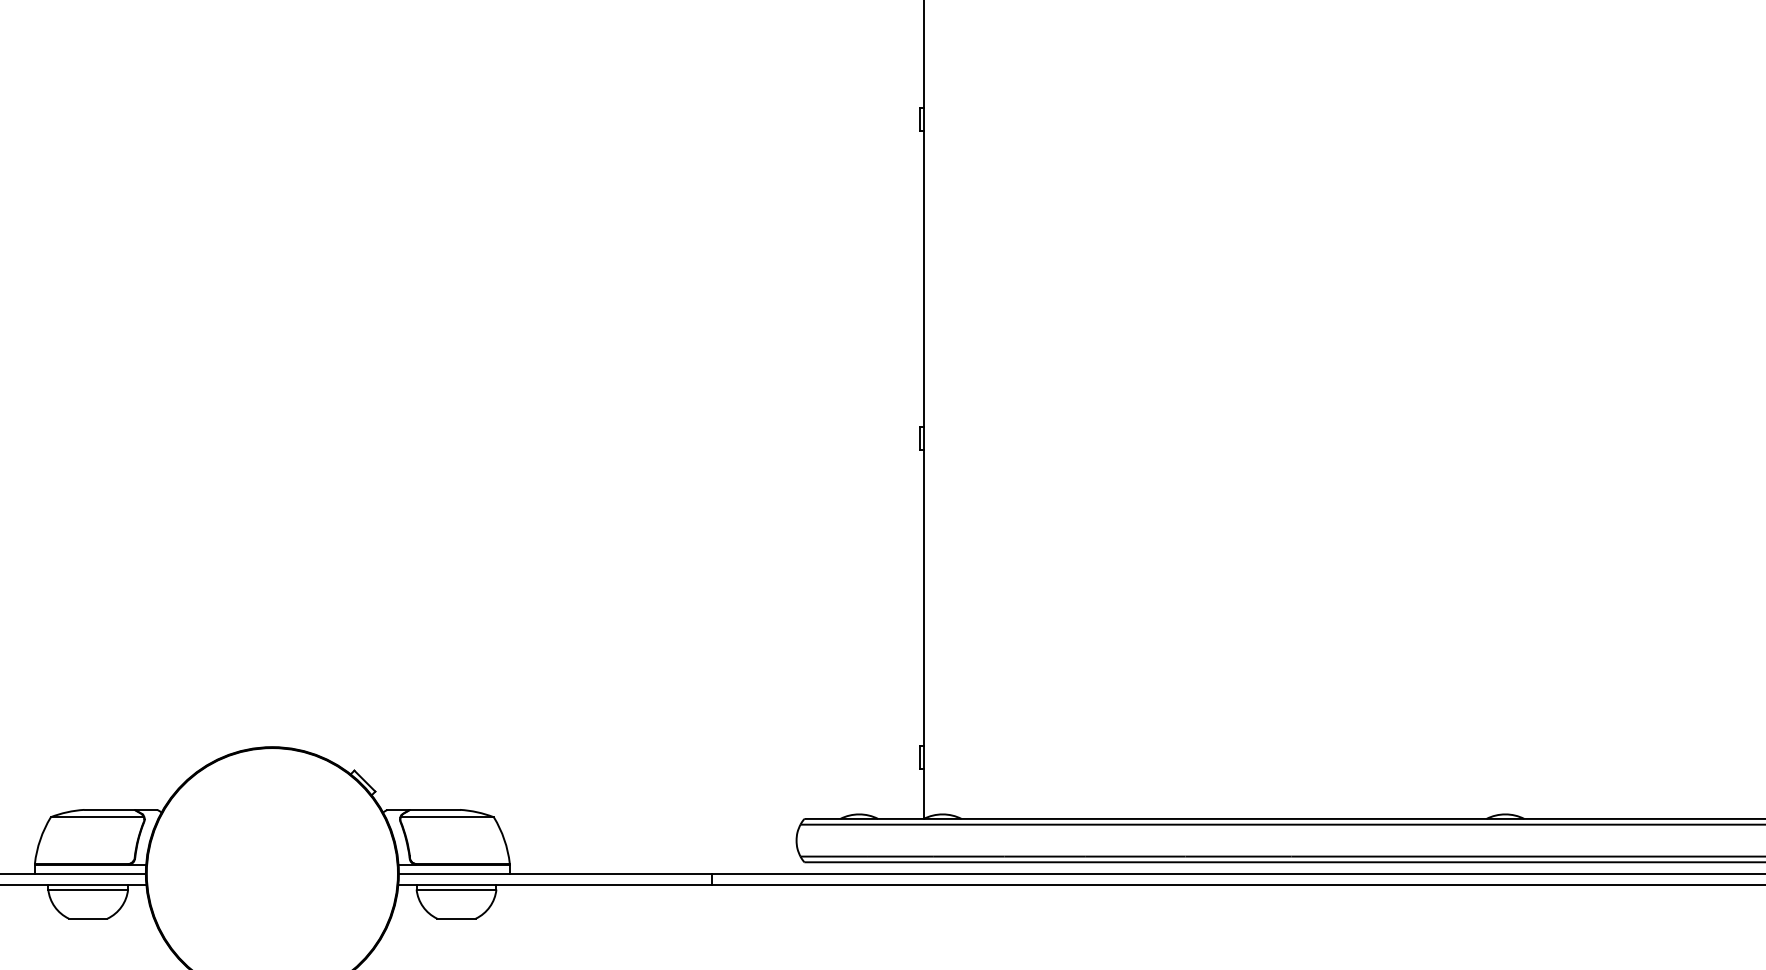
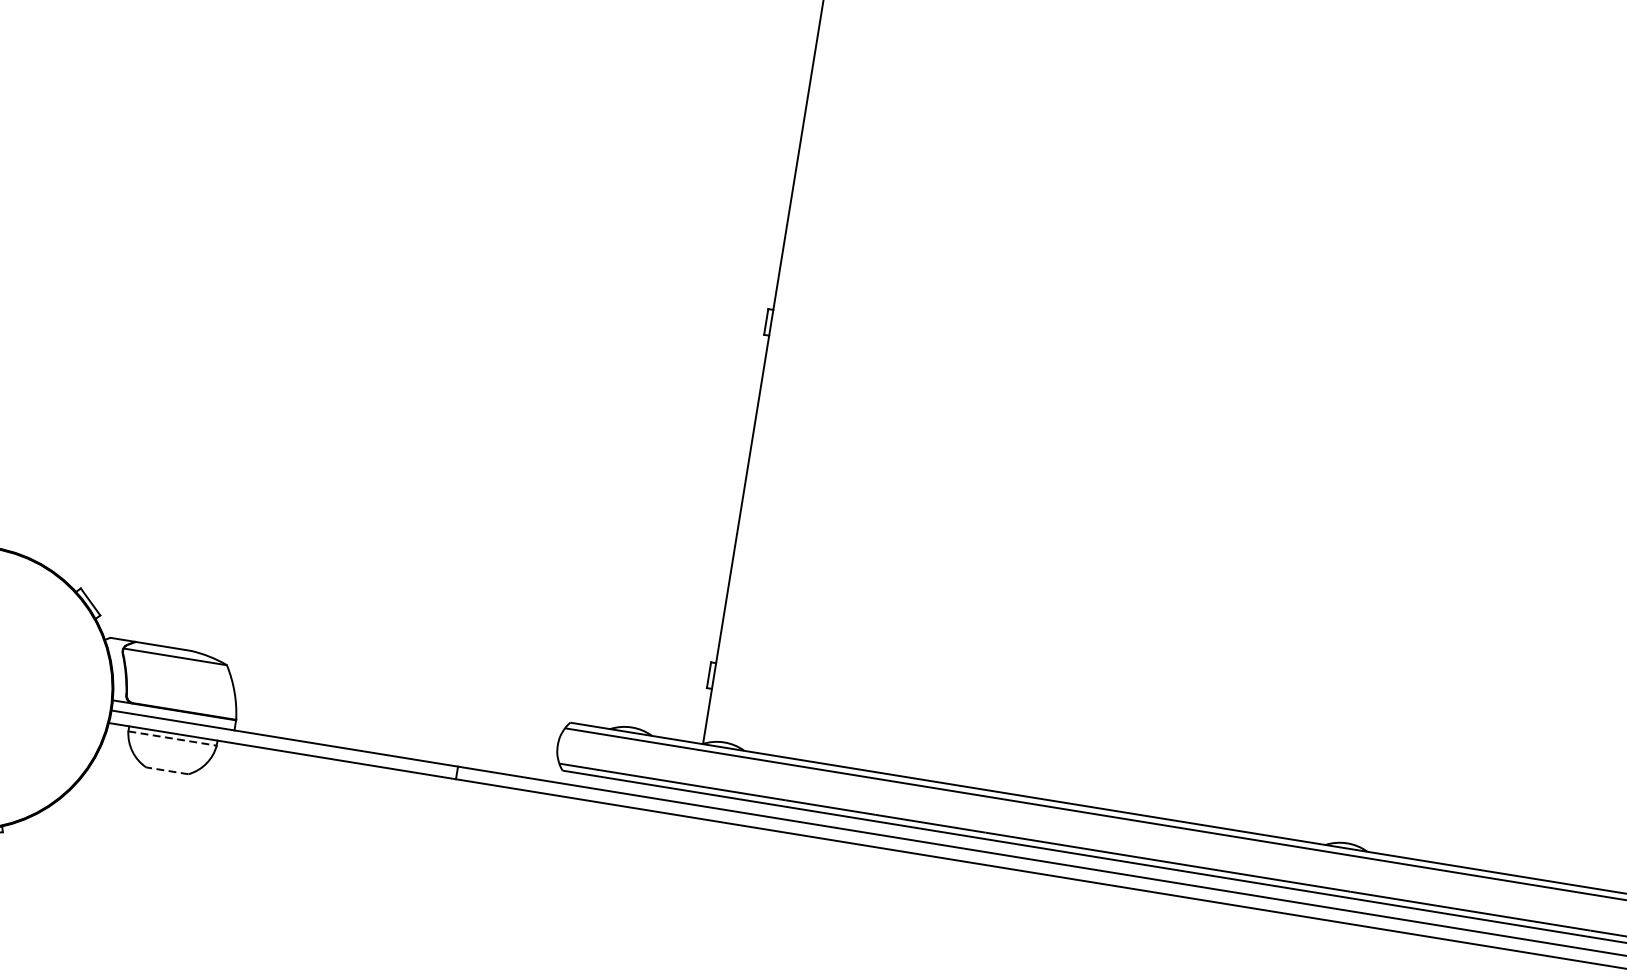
line: (456, 889) -> (172, 738), solid -> dashed
line: (456, 918) -> (167, 770), solid -> dashed

